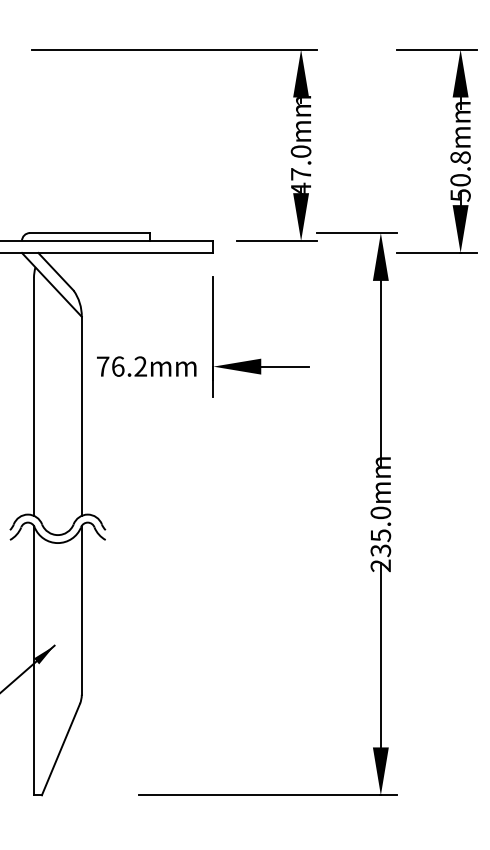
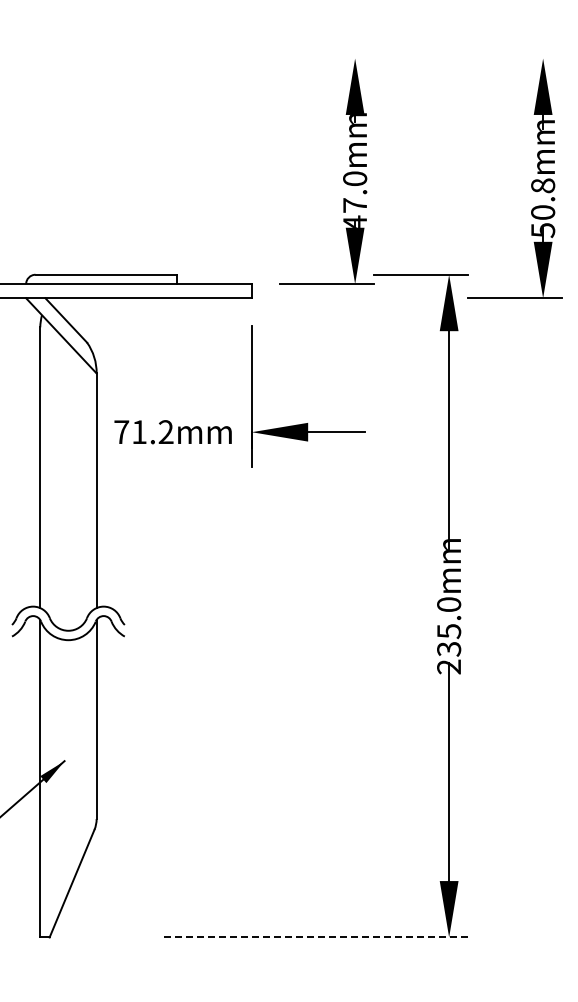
line: (174, 49) -> (205, 58), removed
line: (436, 49) -> (514, 58), removed
text: (118, 366) -> (139, 432), 76.2mm -> 71.2mm
line: (268, 795) -> (316, 937), solid -> dashed

